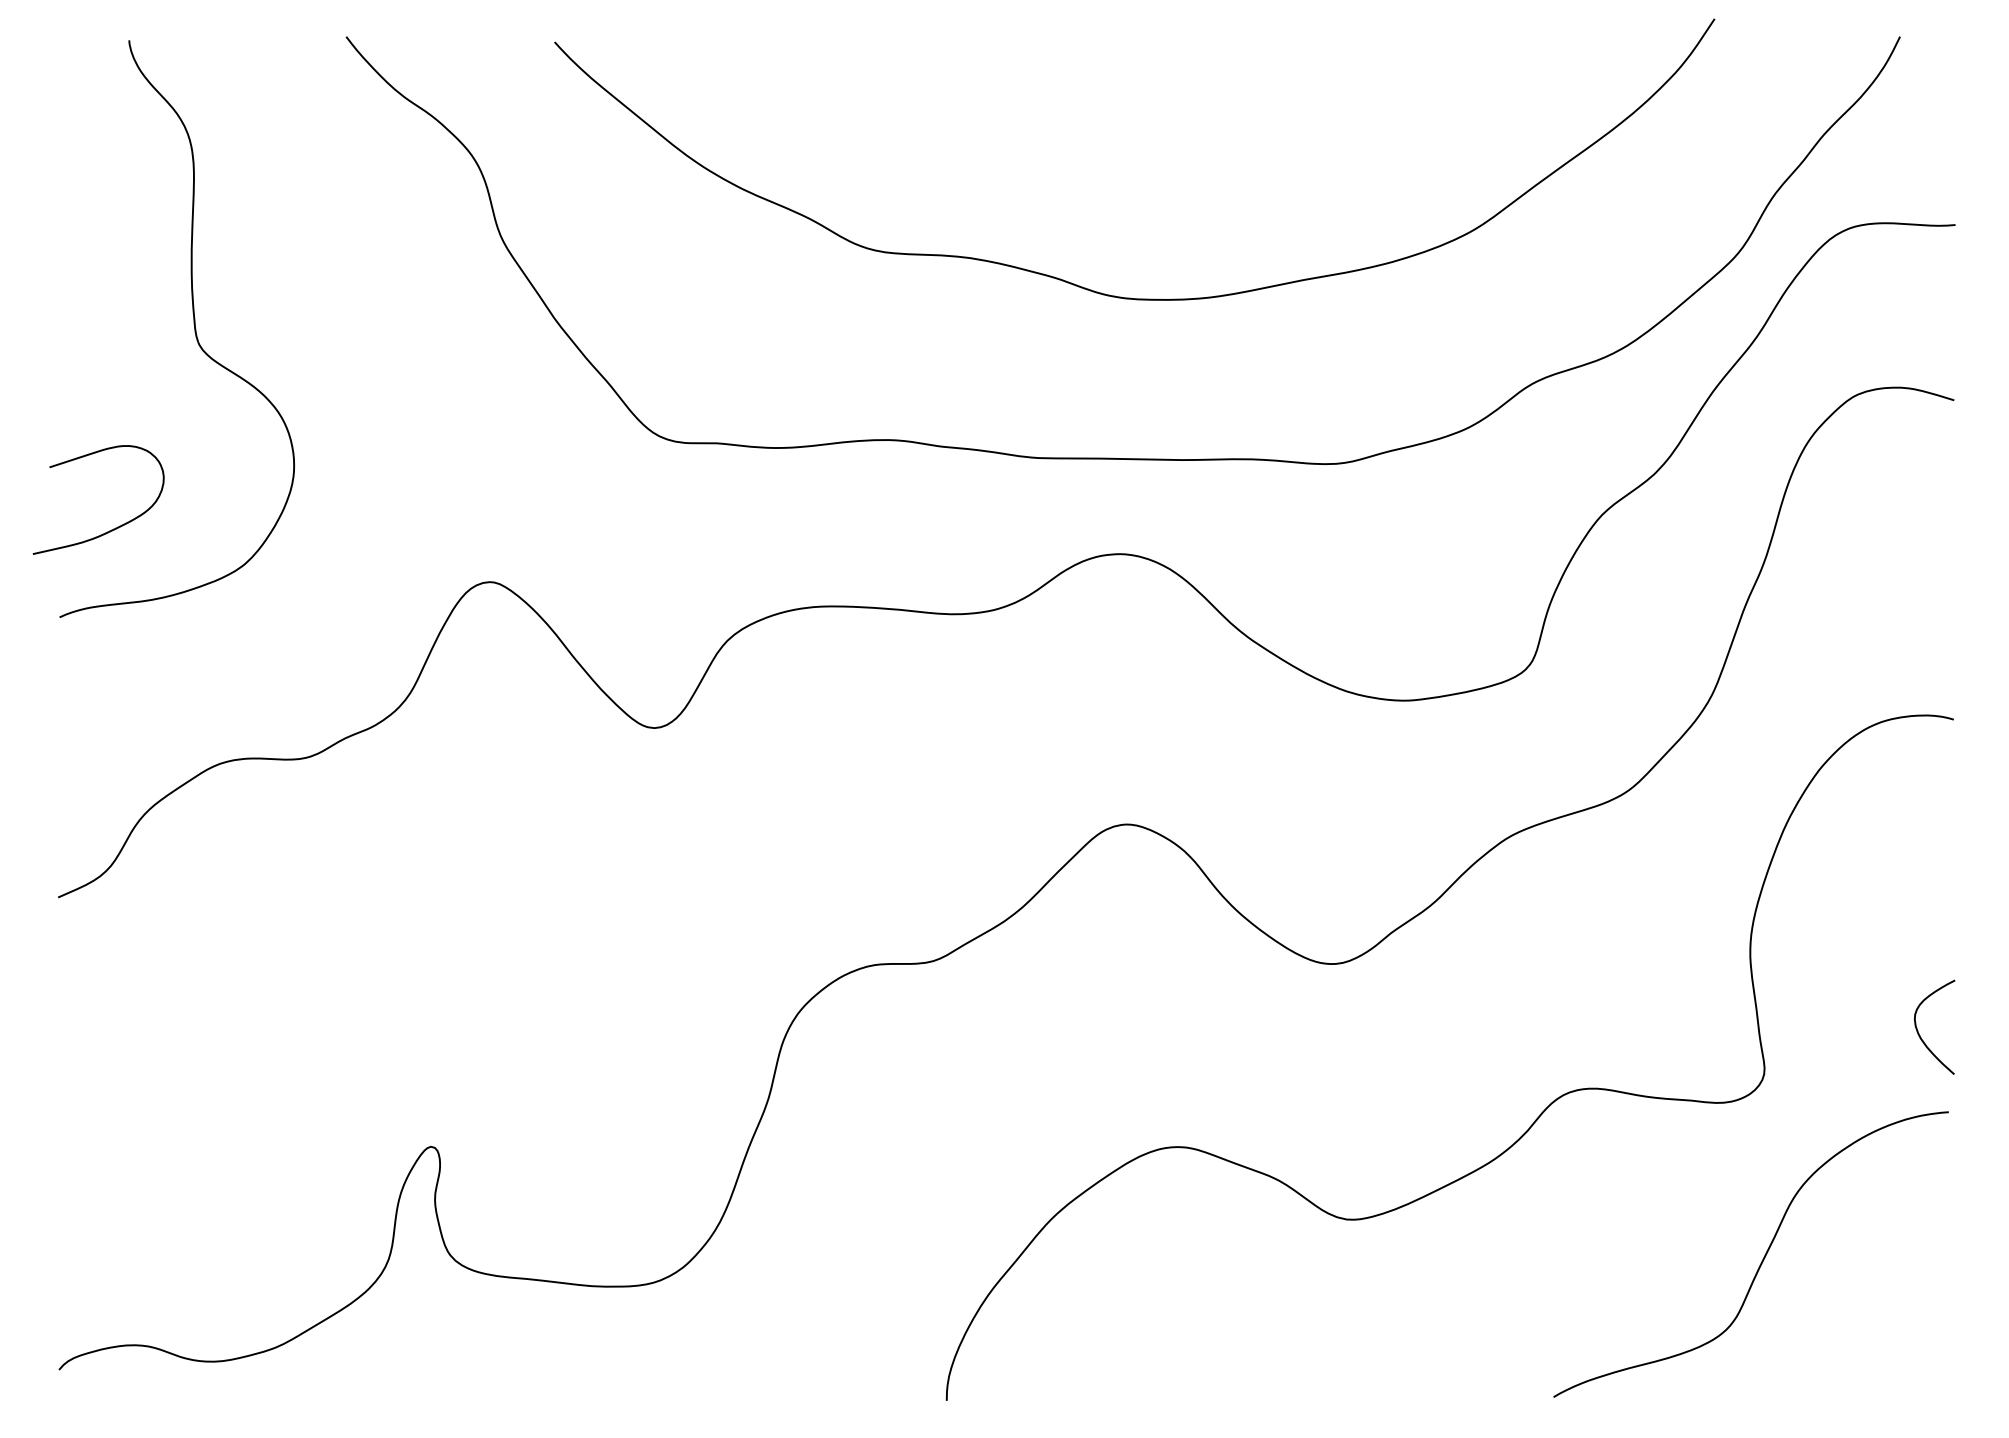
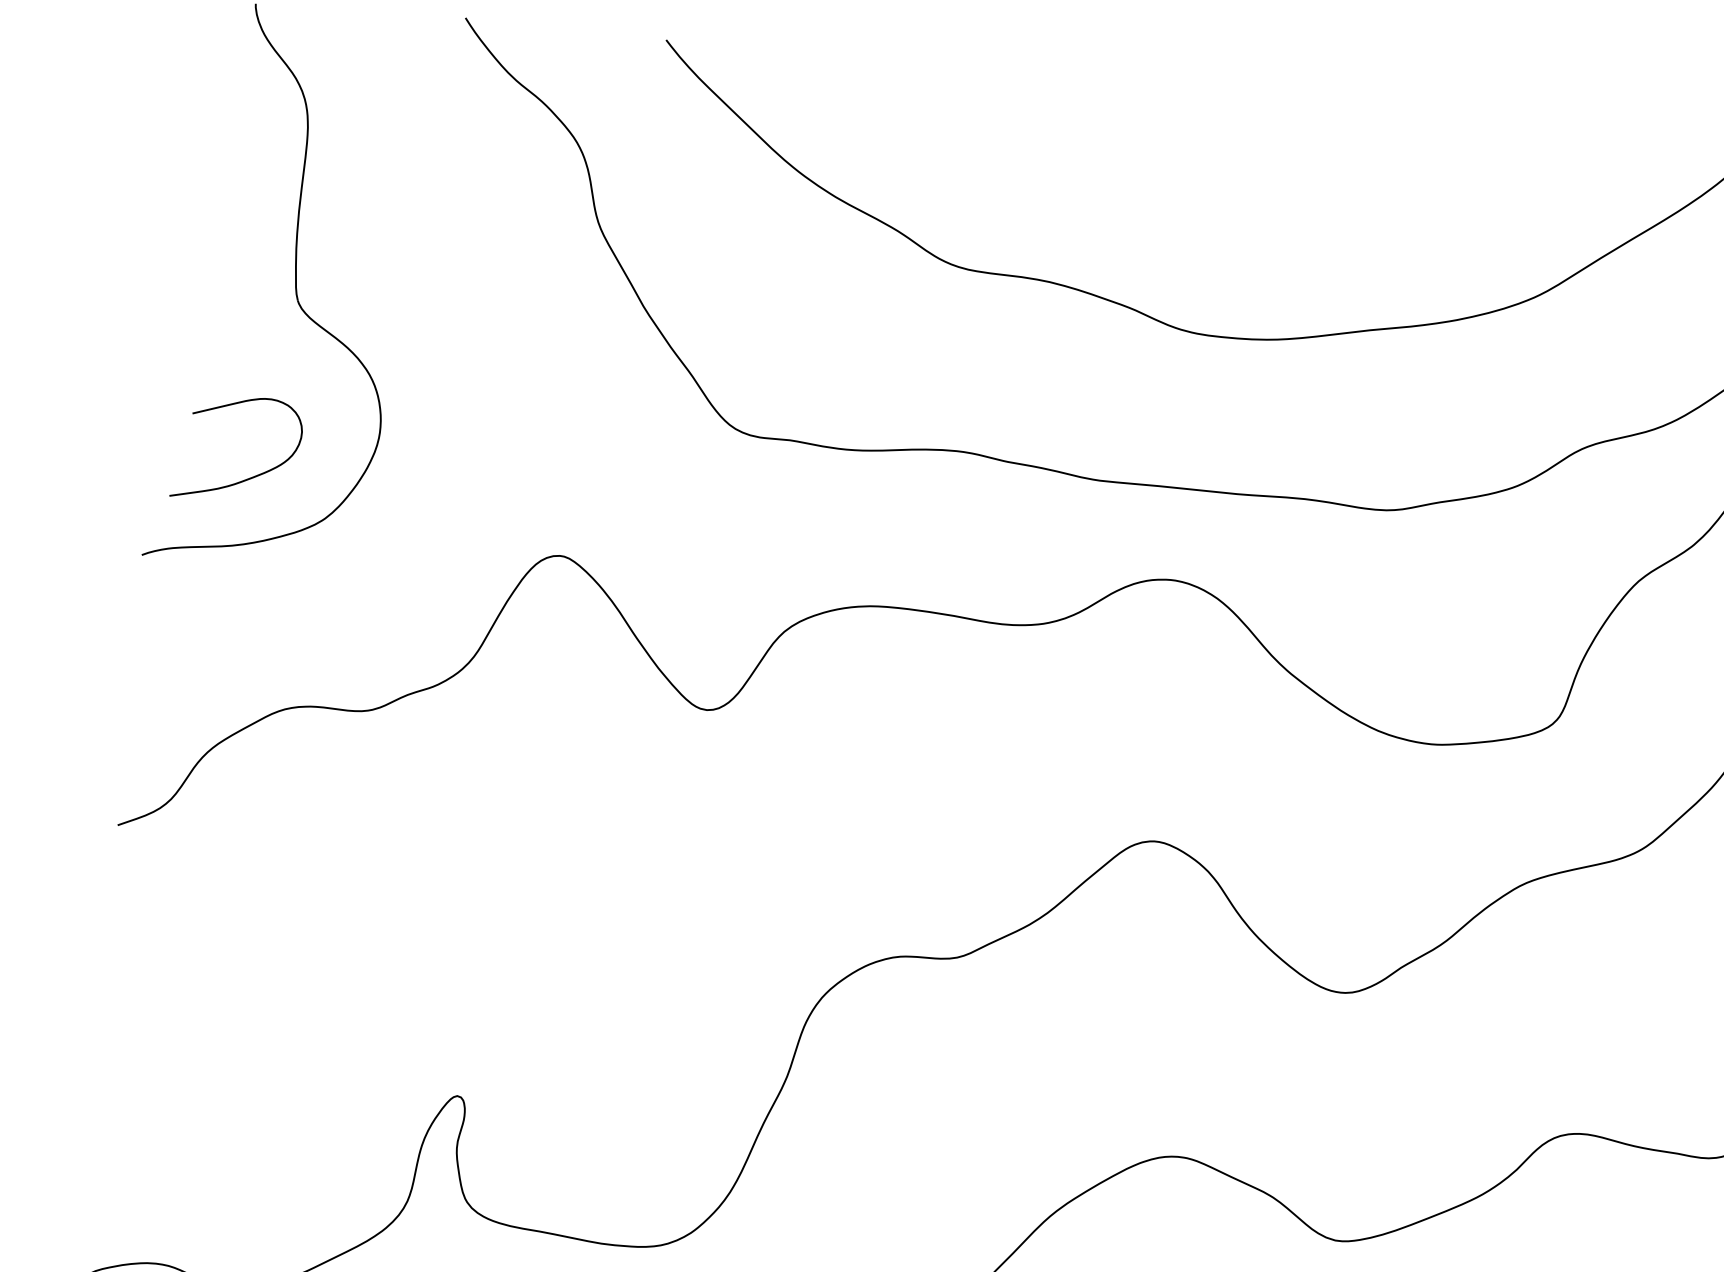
curve: (113, 528) -> (249, 477), moved

